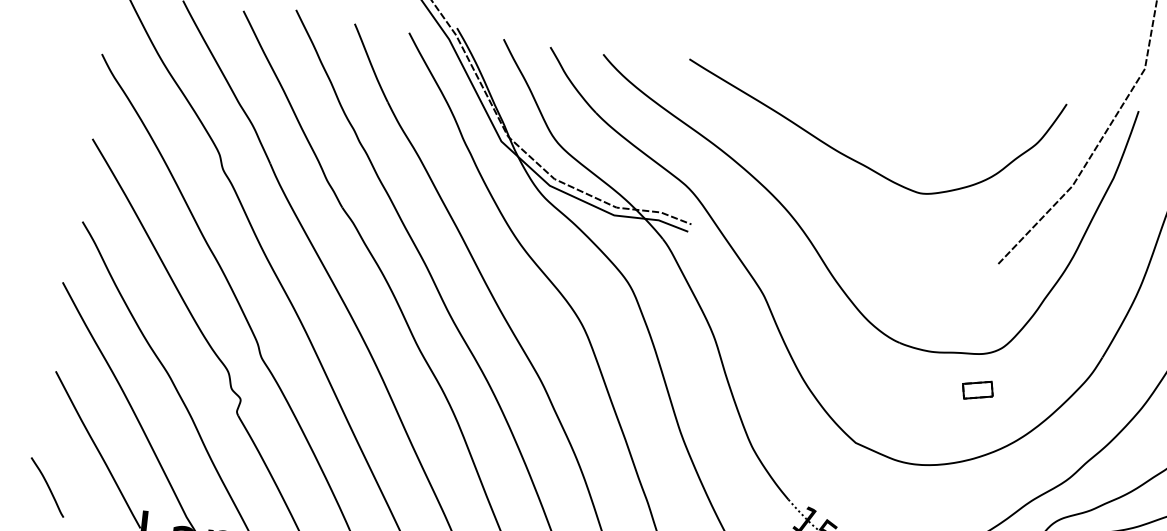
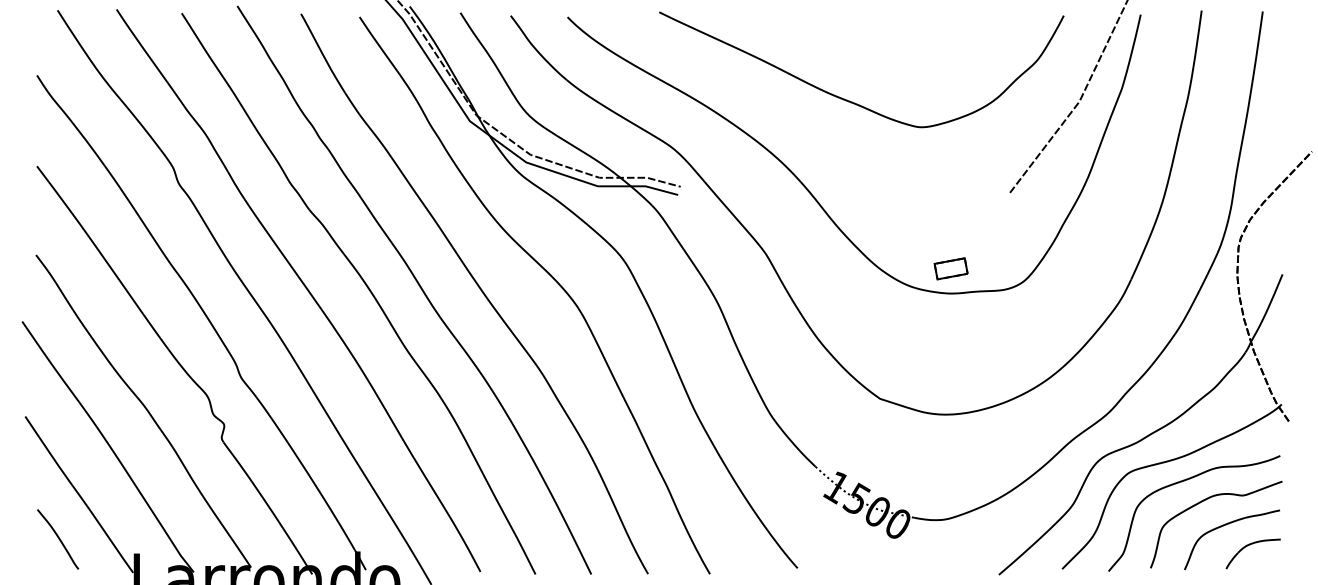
part: (977, 389) -> (950, 268), moved
curve: (47, 487) -> (58, 539), moved

